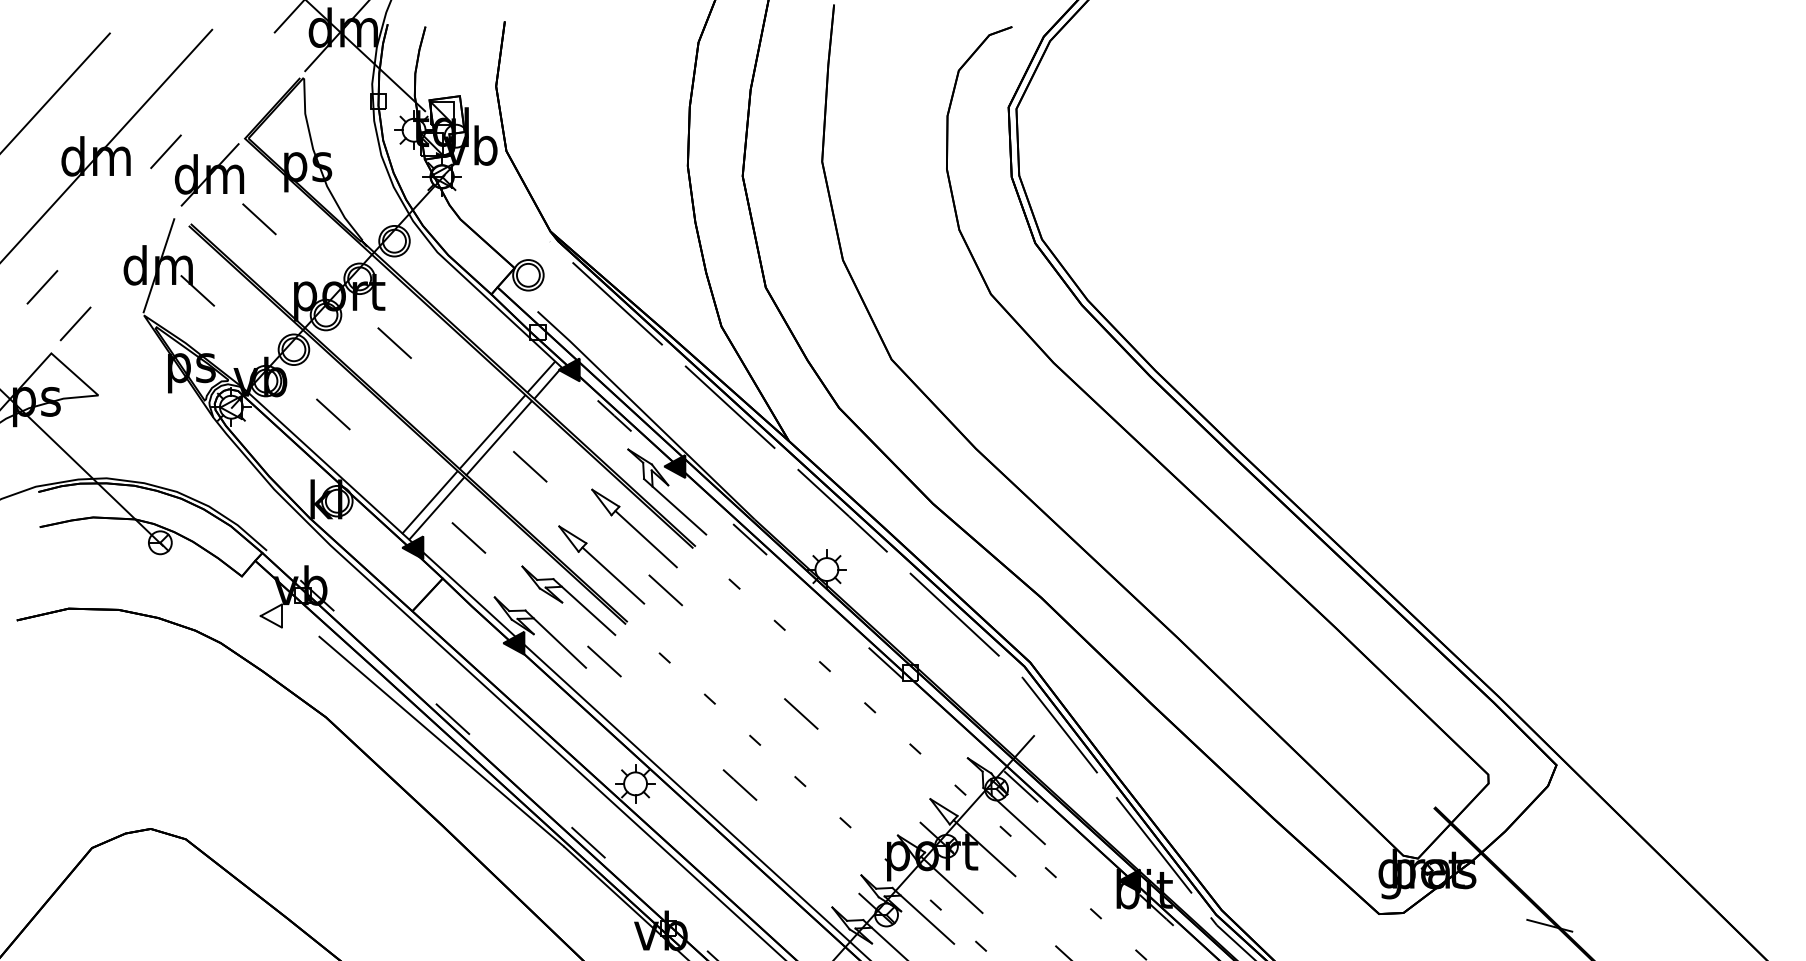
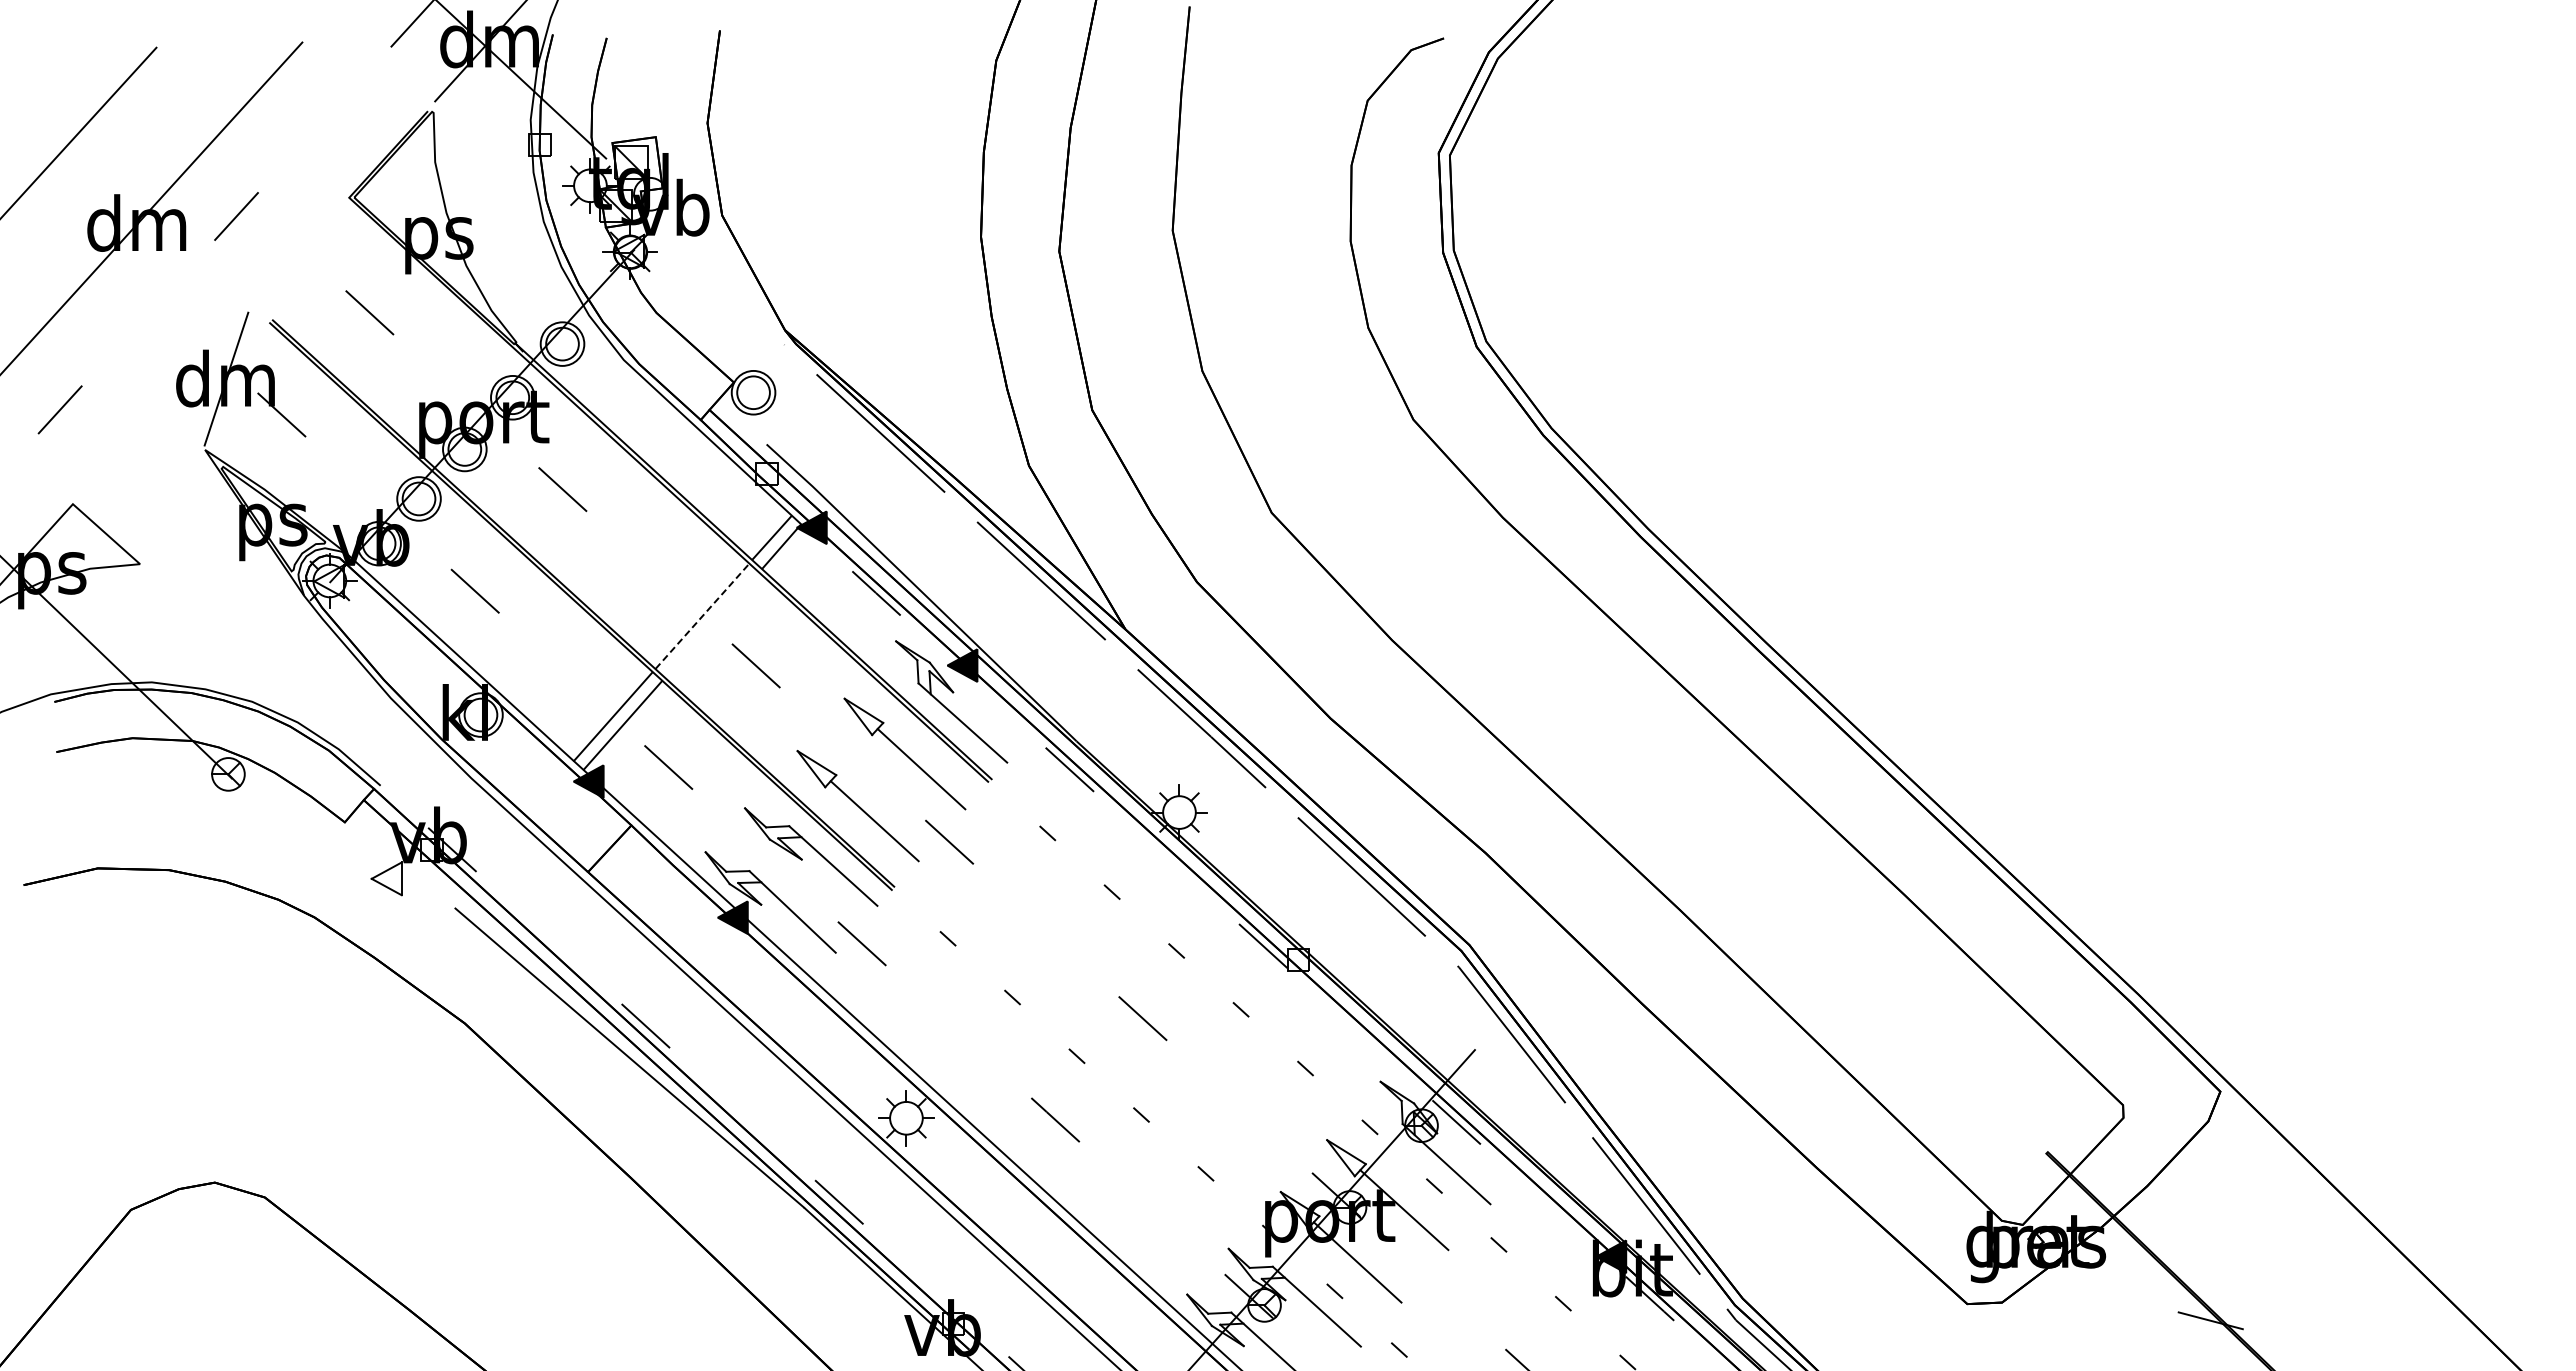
part: (209, 174) -> (298, 249), removed
line: (75, 323) -> (107, 461), removed
line: (492, 432) -> (702, 616), solid -> dashed
line: (498, 437) -> (711, 624), removed

